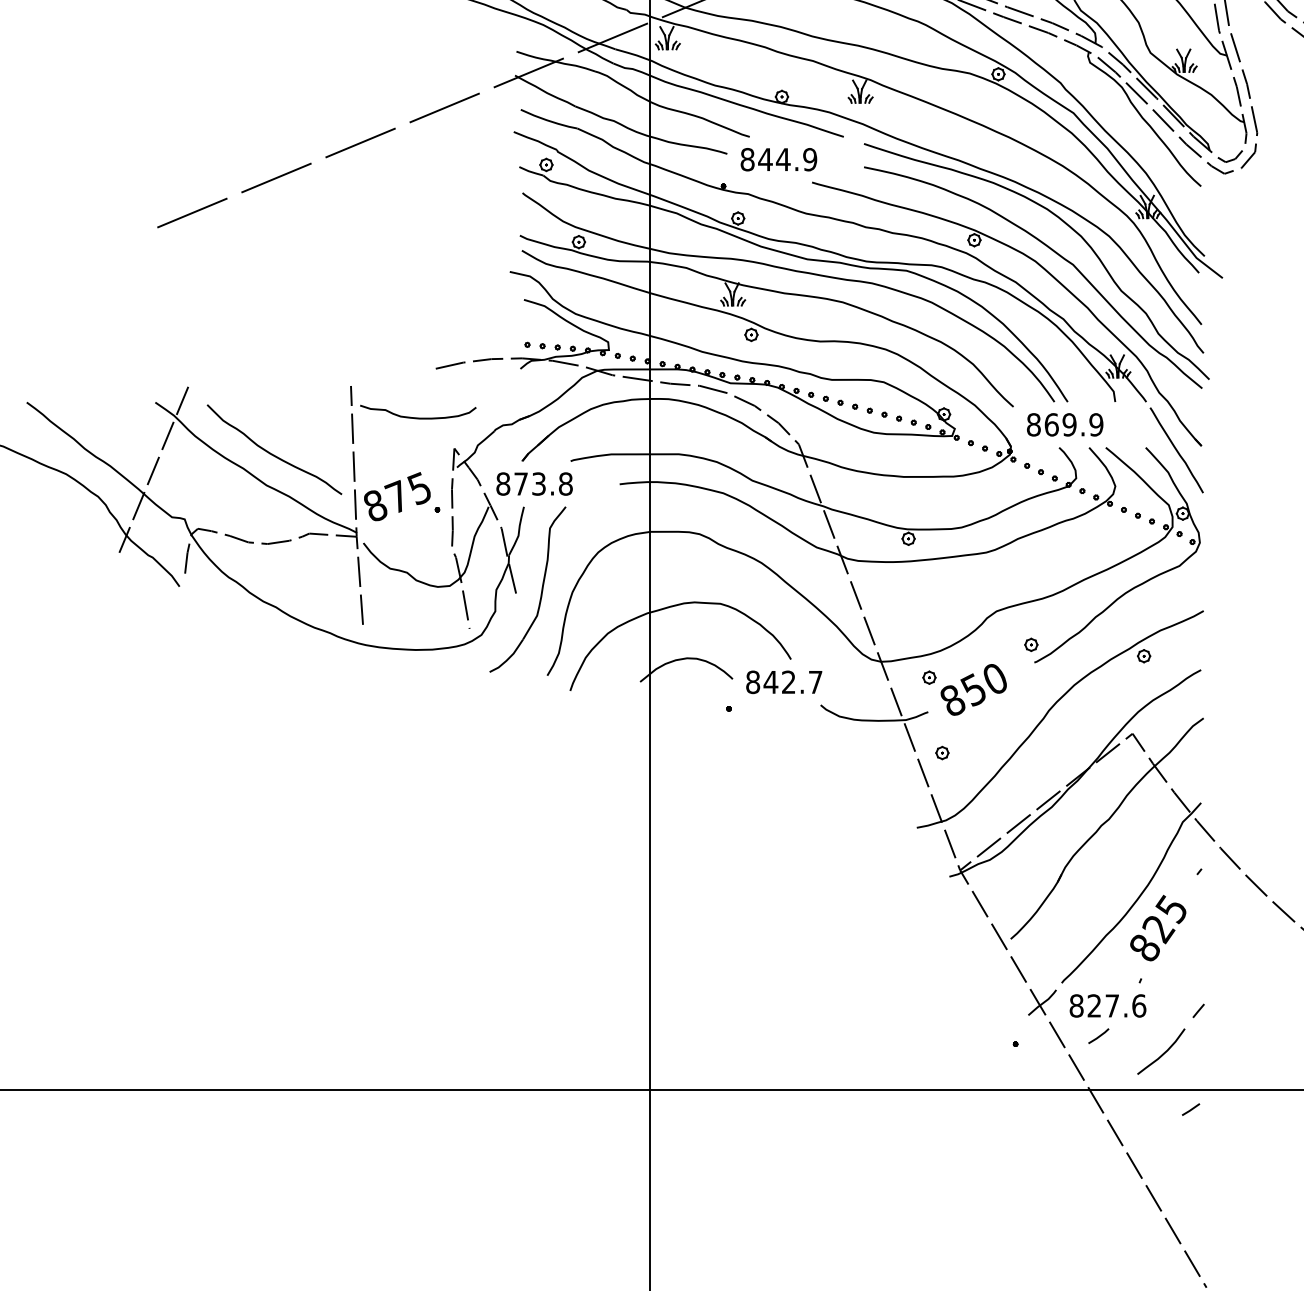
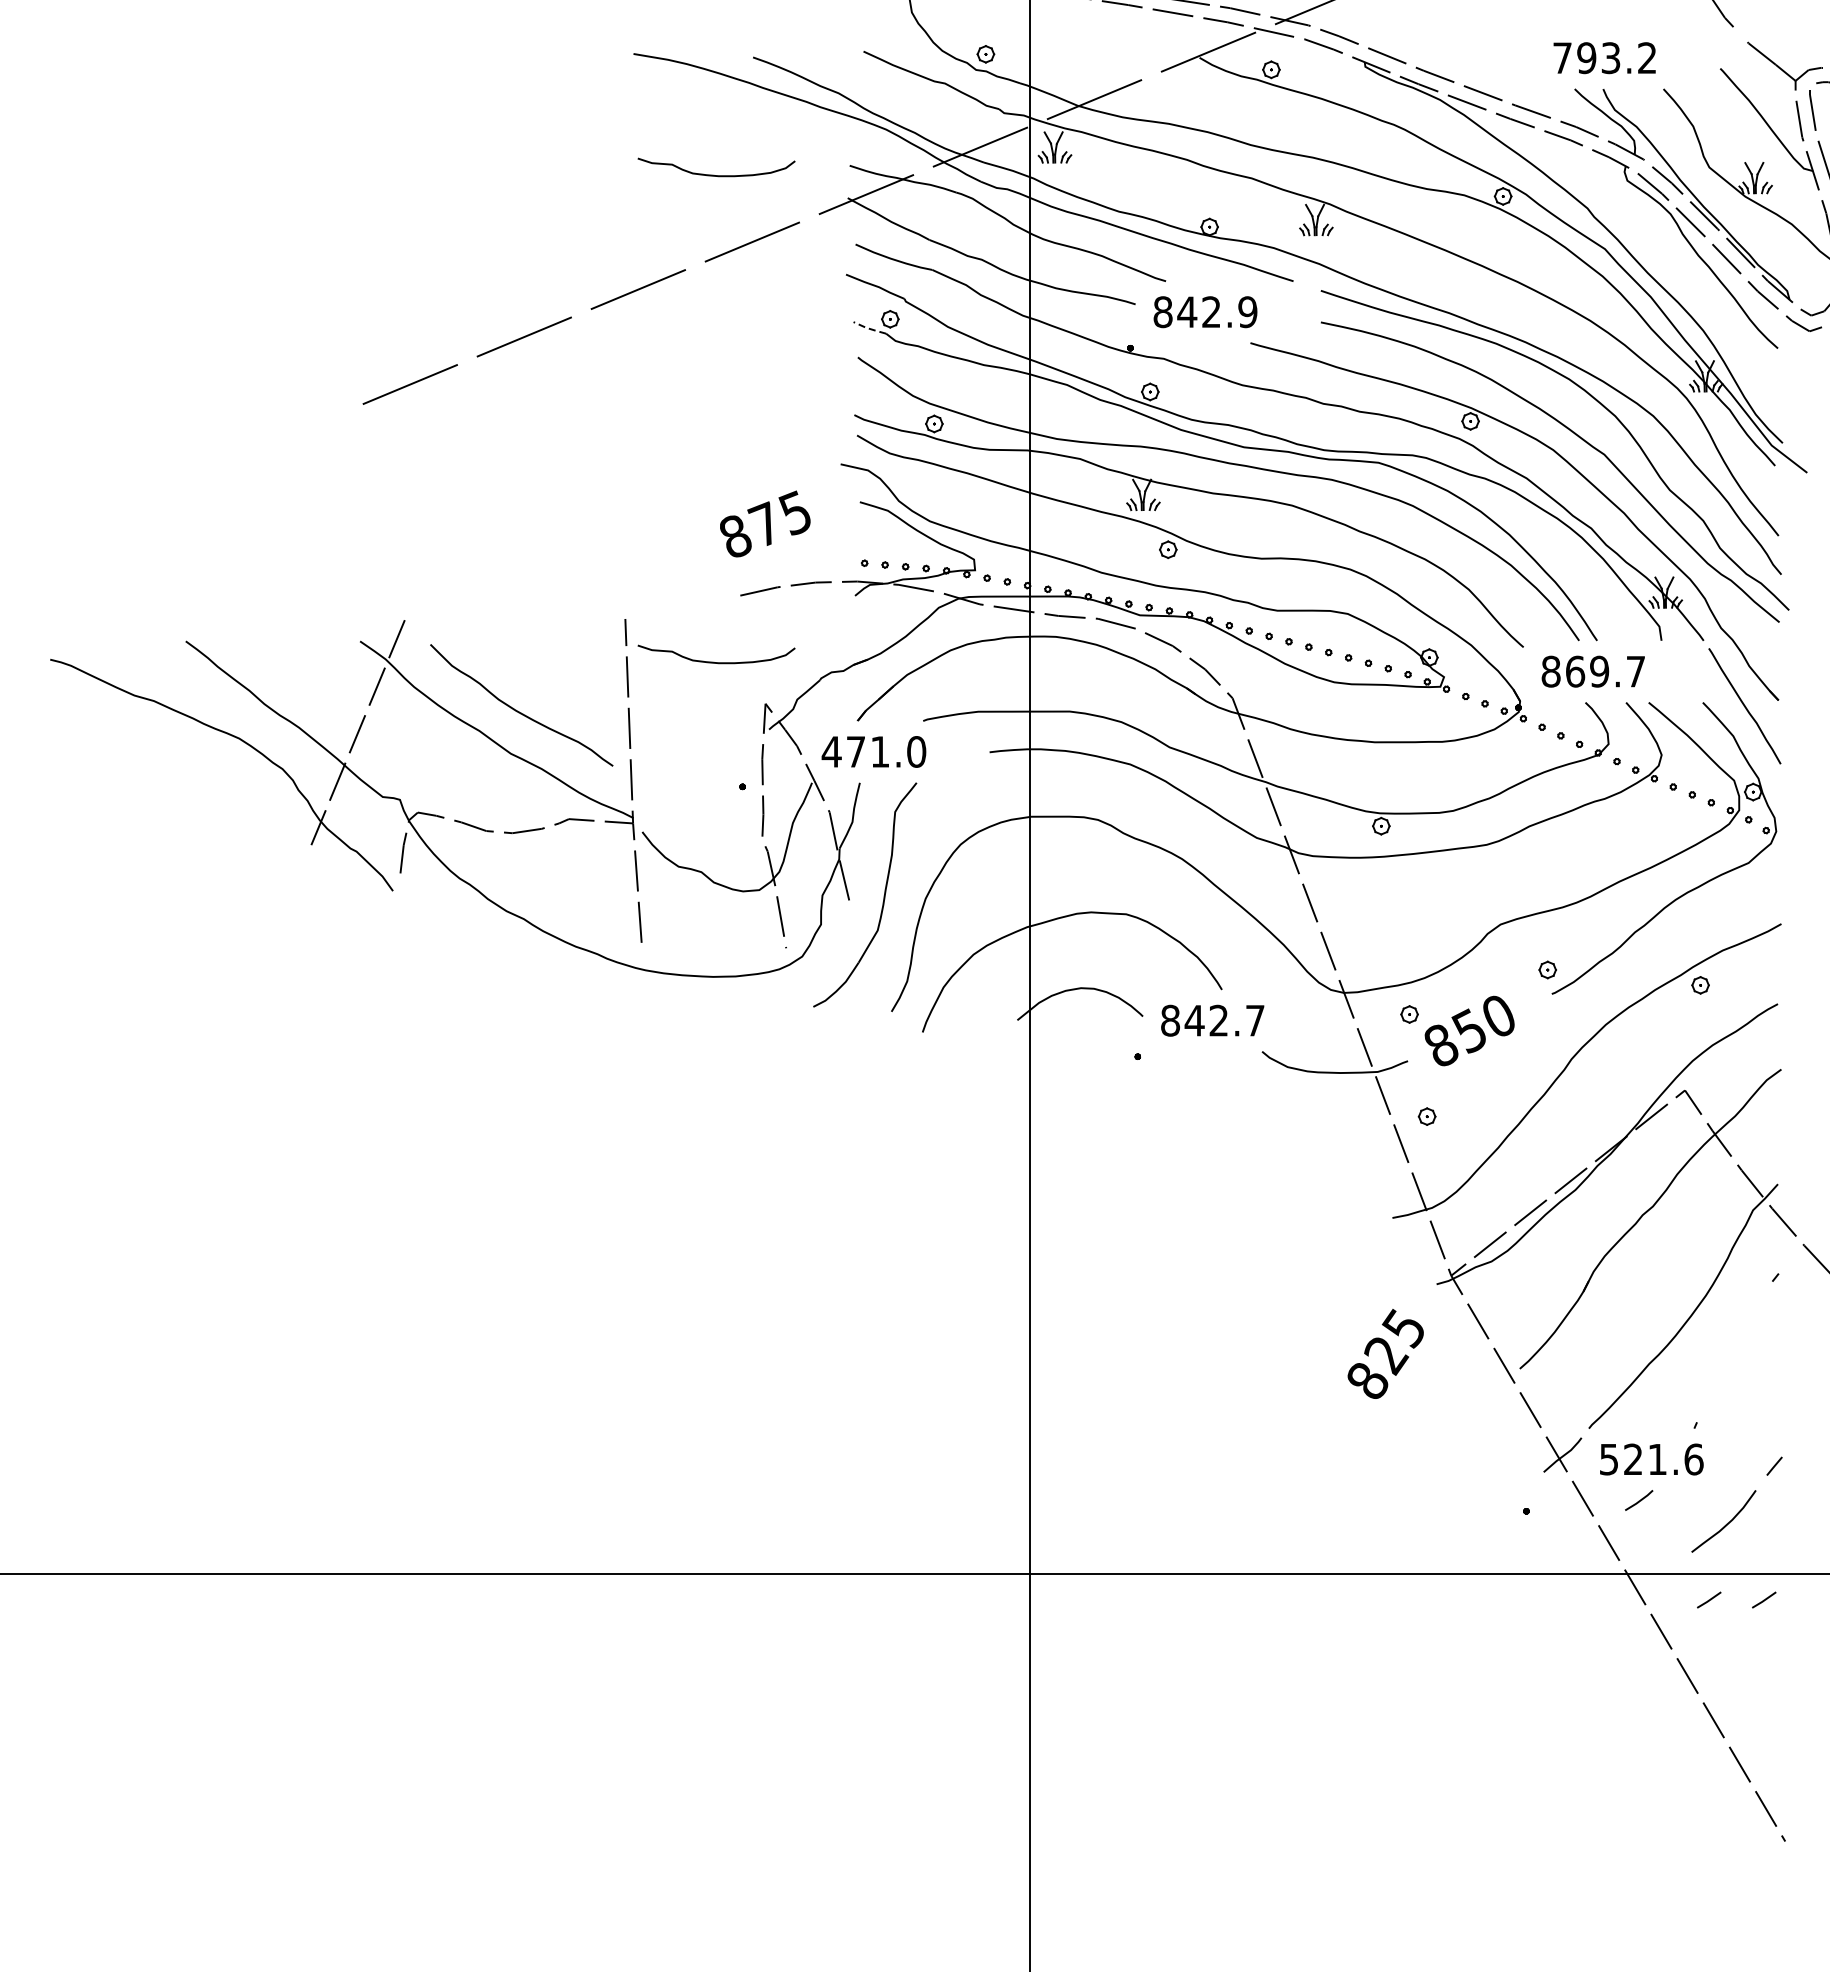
curve: (416, 58) -> (713, 174), added
text: (783, 159) -> (1211, 311), 844.9 -> 842.9
line: (531, 171) -> (869, 328), solid -> dashed
text: (1096, 424) -> (1635, 671), 869.9 -> 869.7
text: (534, 483) -> (873, 751), 873.8 -> 471.0
text: (397, 496) -> (765, 523), moved
text: (1158, 927) -> (1385, 1353), moved
text: (1093, 1005) -> (1632, 1459), 827.6 -> 521.6
line: (1150, 1109) -> (1709, 1599), added

